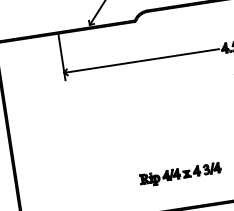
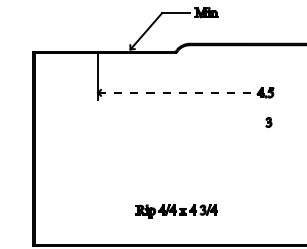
line: (141, 60) -> (176, 92), solid -> dashed
part: (180, 175) -> (176, 211), moved

